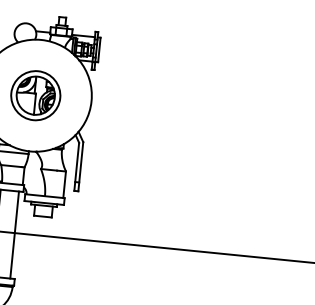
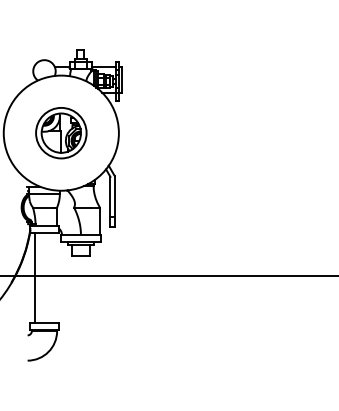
line: (14, 234) -> (53, 277), removed

